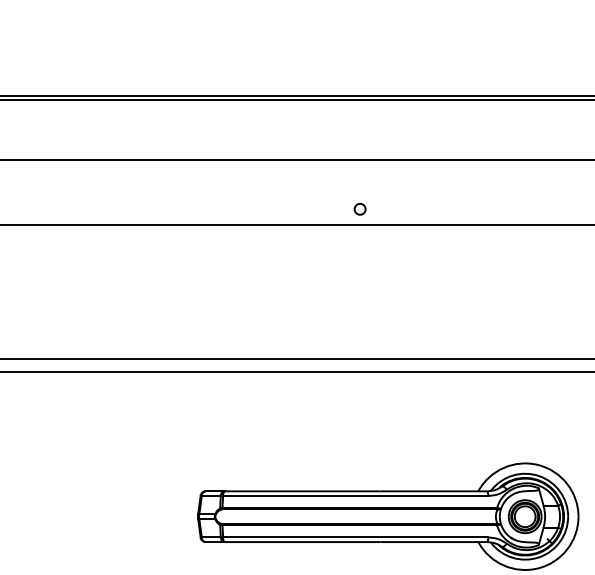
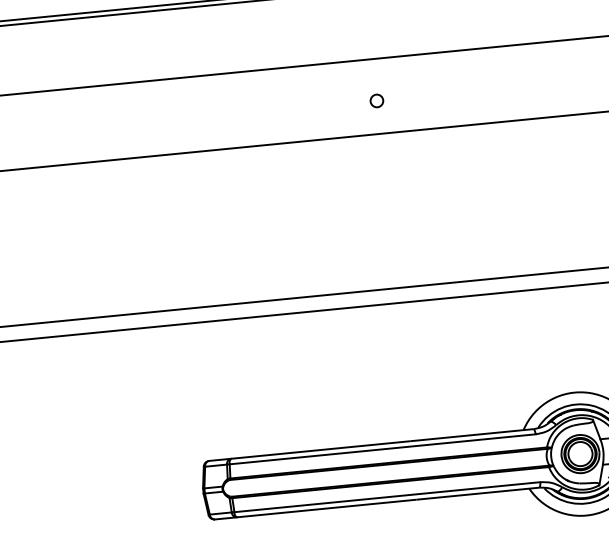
circle: (359, 209) -> (376, 101), moved

